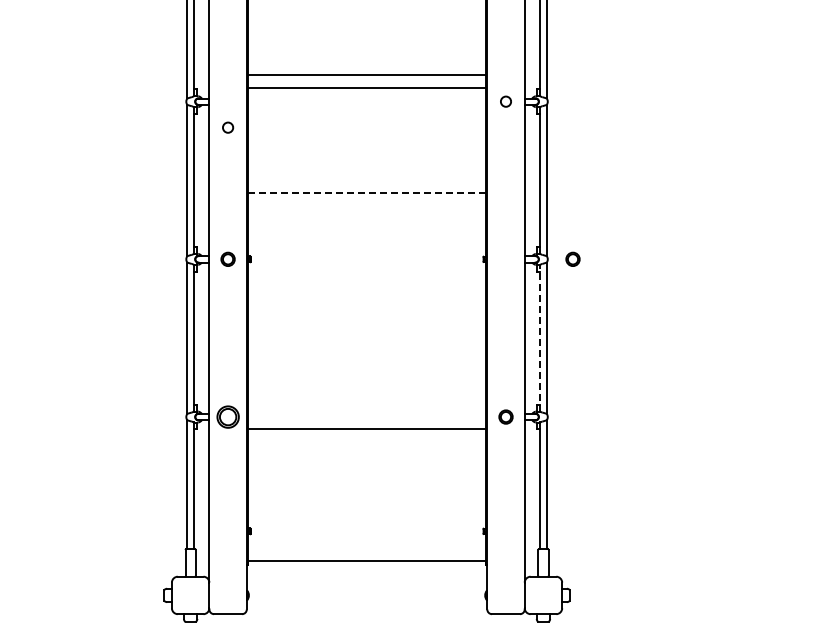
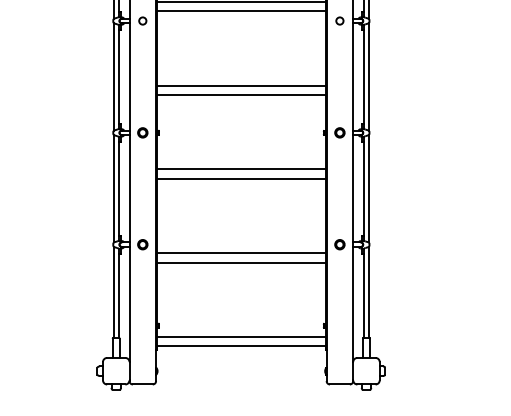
circle: (228, 127) -> (143, 20), moved
line: (367, 192) -> (241, 85), dashed -> solid
line: (366, 206) -> (240, 95), added
part: (572, 258) -> (339, 132), moved
line: (366, 310) -> (240, 169), added
line: (366, 324) -> (240, 179), added
line: (540, 337) -> (364, 188), dashed -> solid
circle: (227, 416) -> (142, 244), size x0.62
line: (366, 442) -> (240, 262), added
line: (366, 547) -> (240, 337), added

